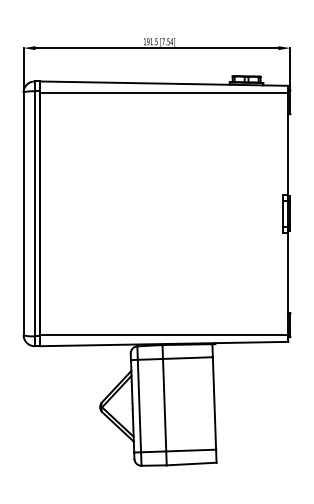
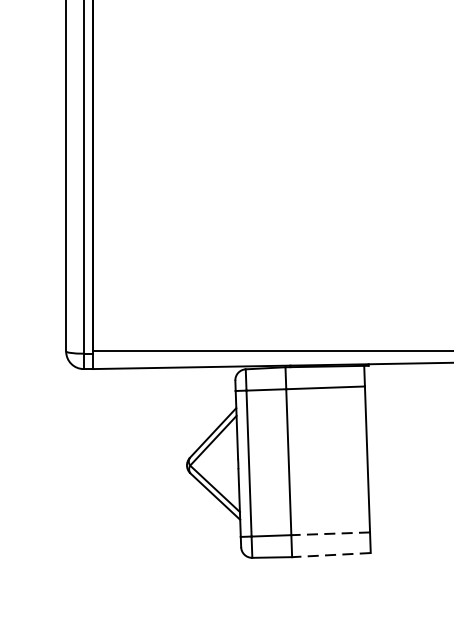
line: (191, 450) -> (331, 533), solid -> dashed
line: (191, 464) -> (331, 555), solid -> dashed

